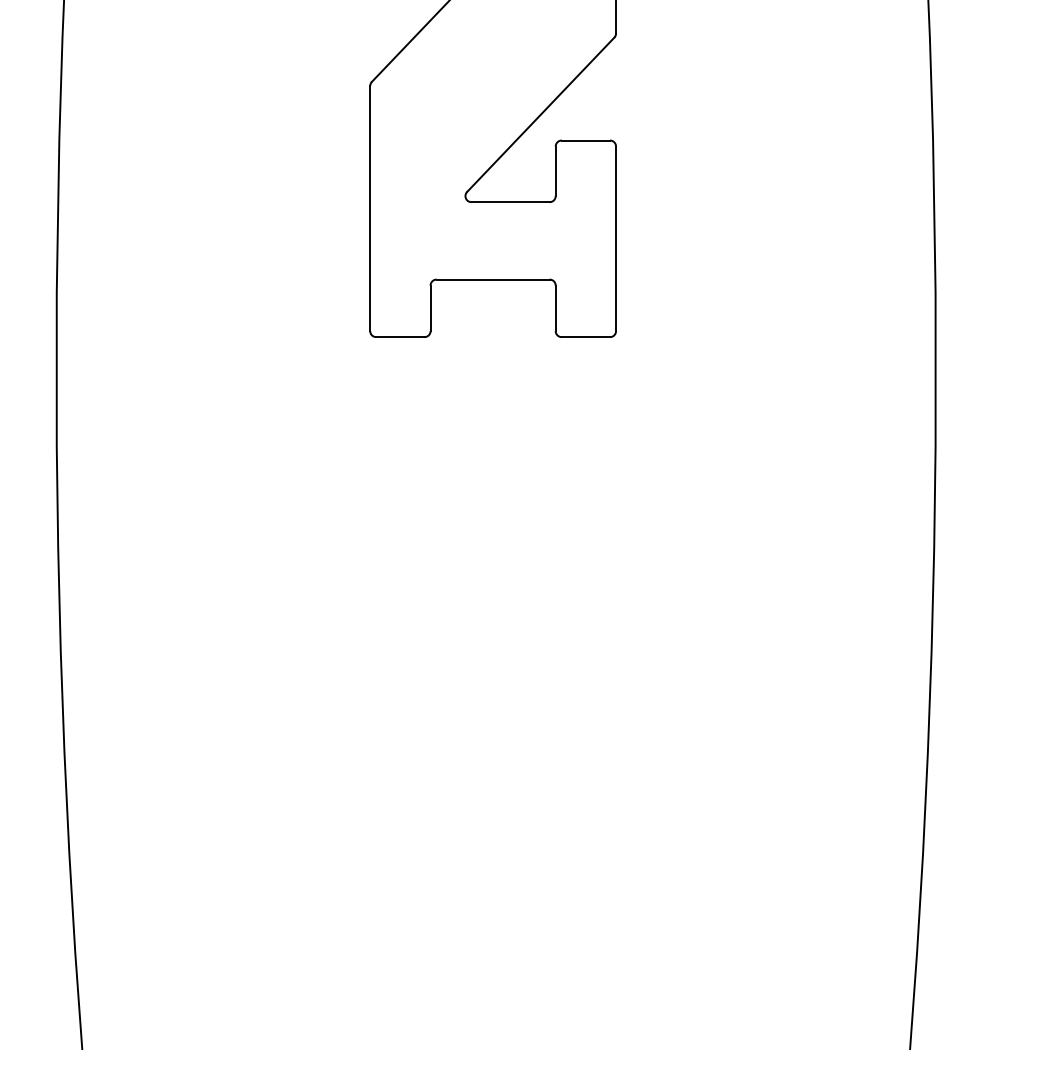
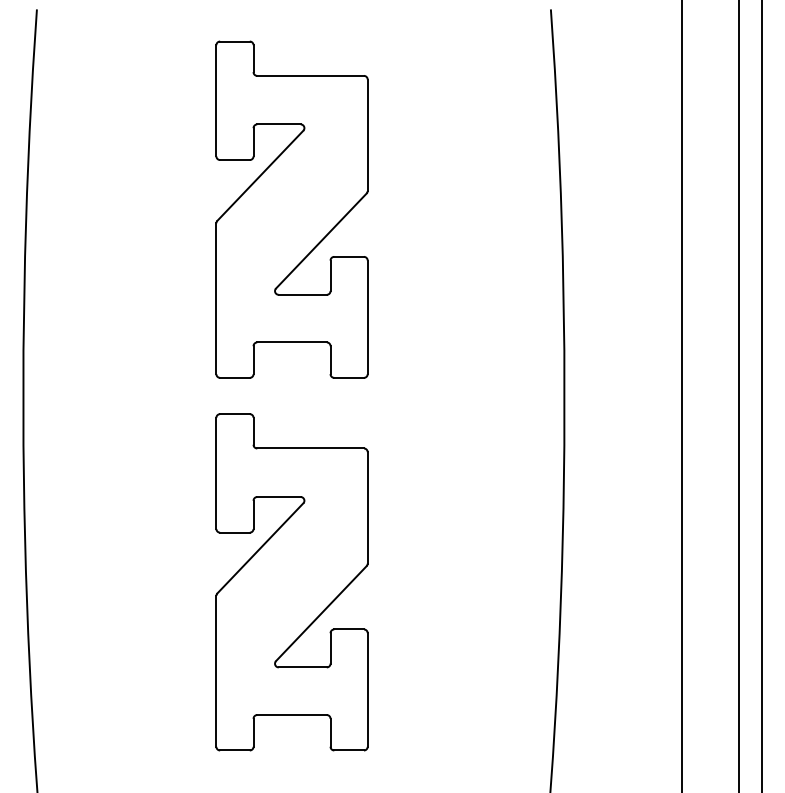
part: (492, 669) -> (291, 582), added

